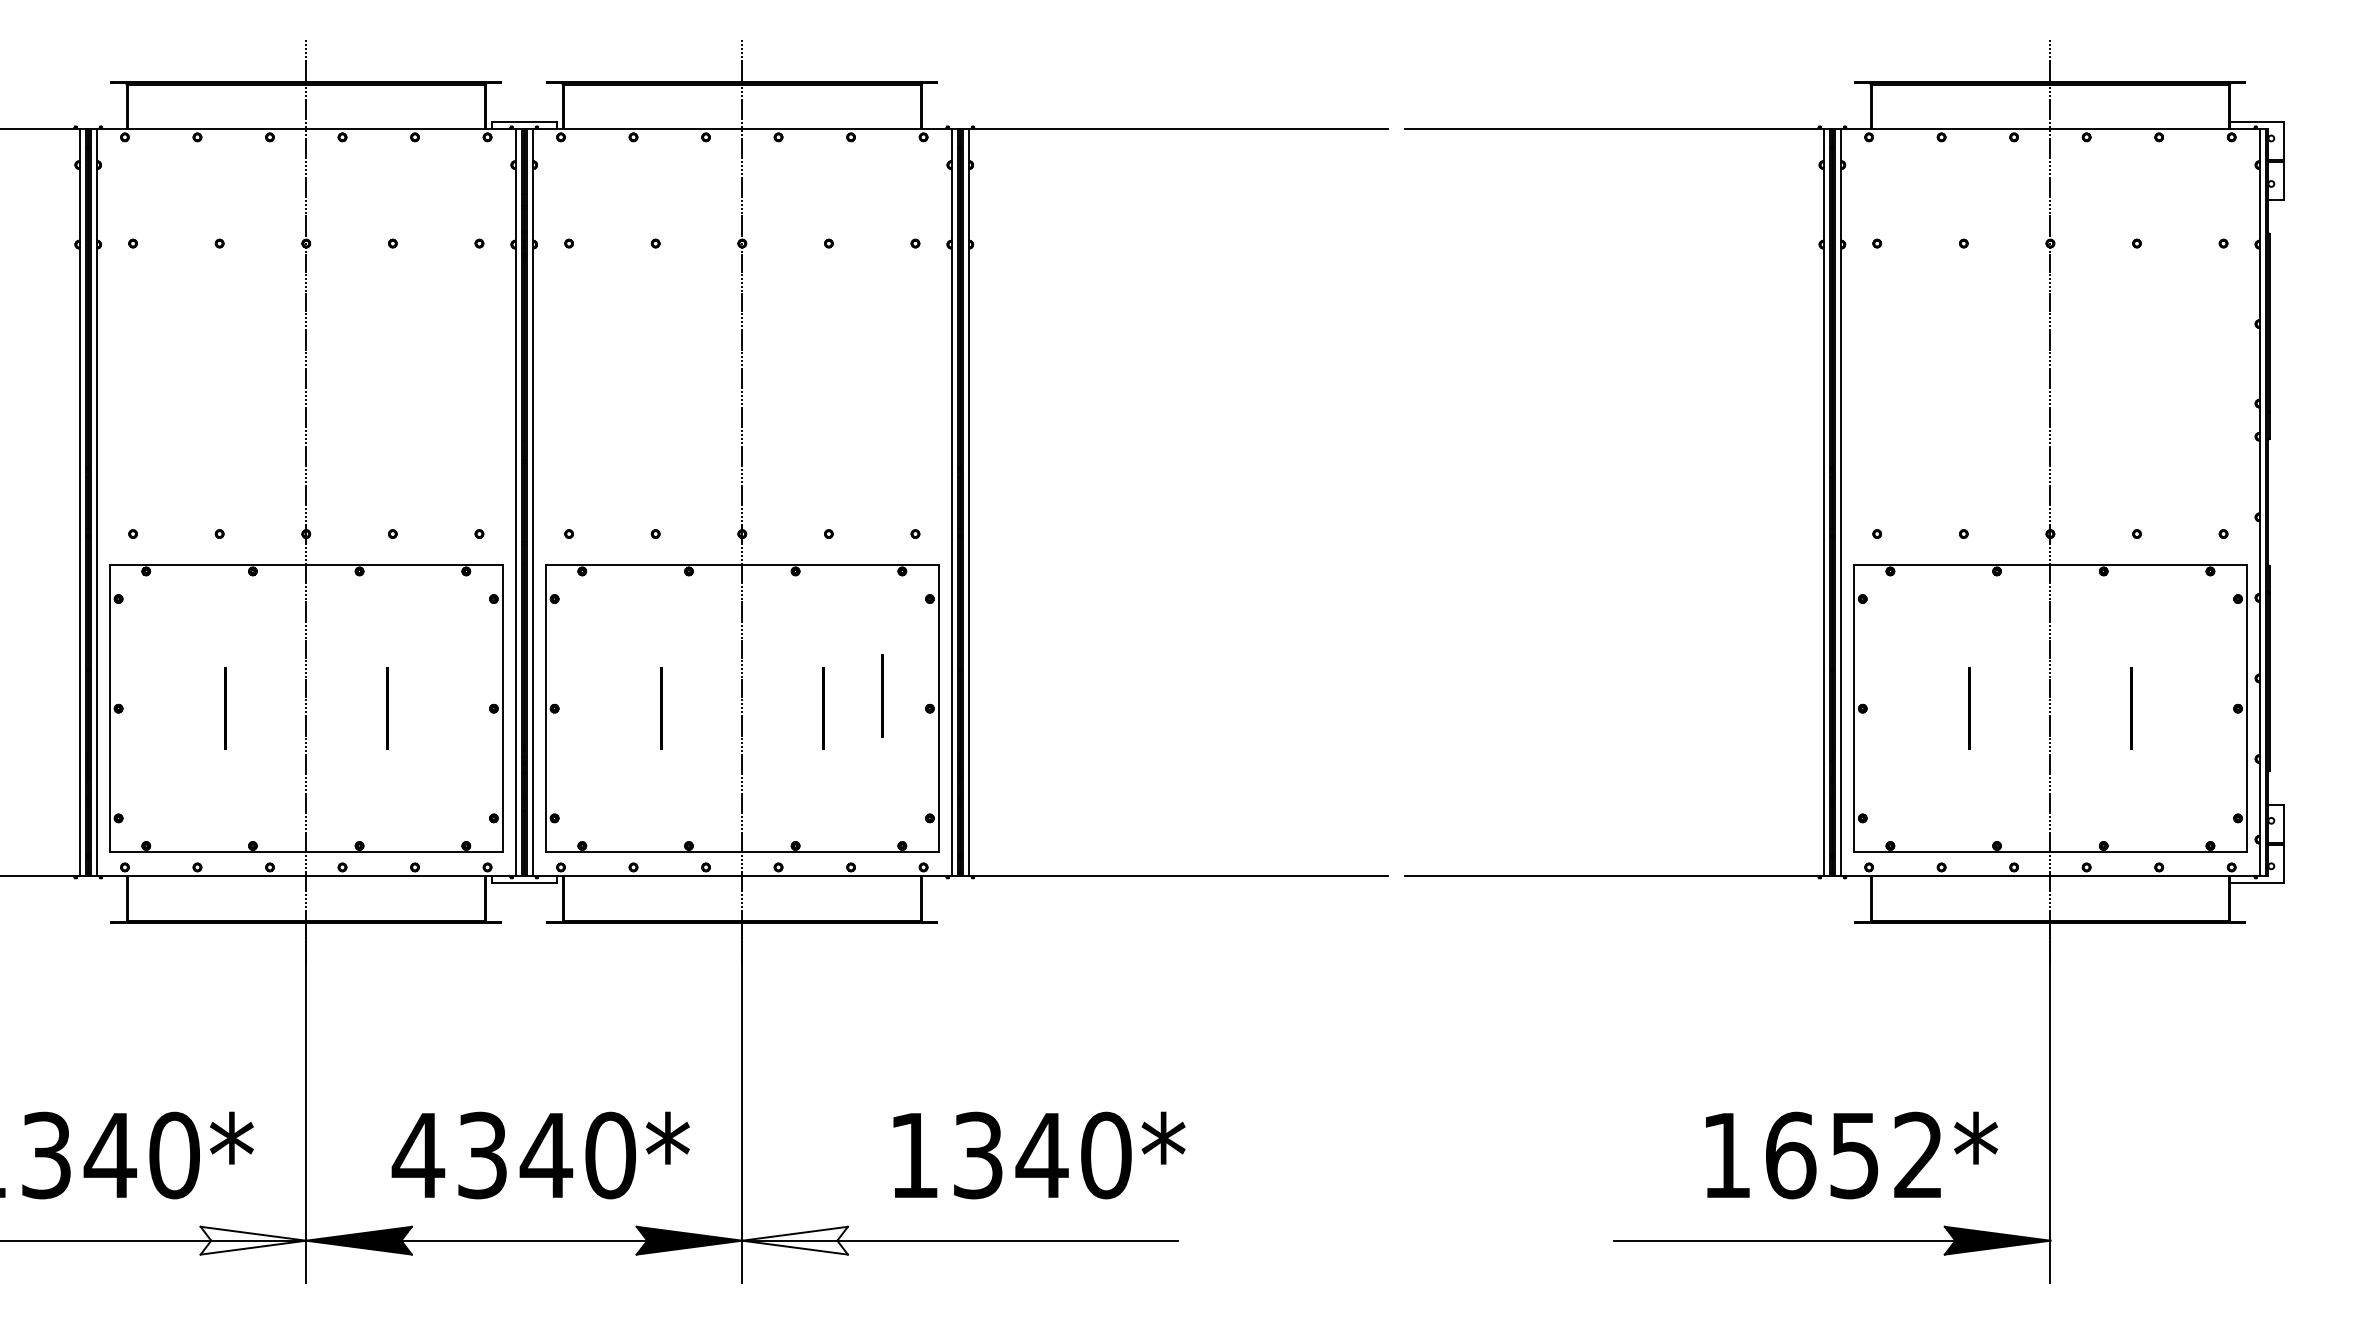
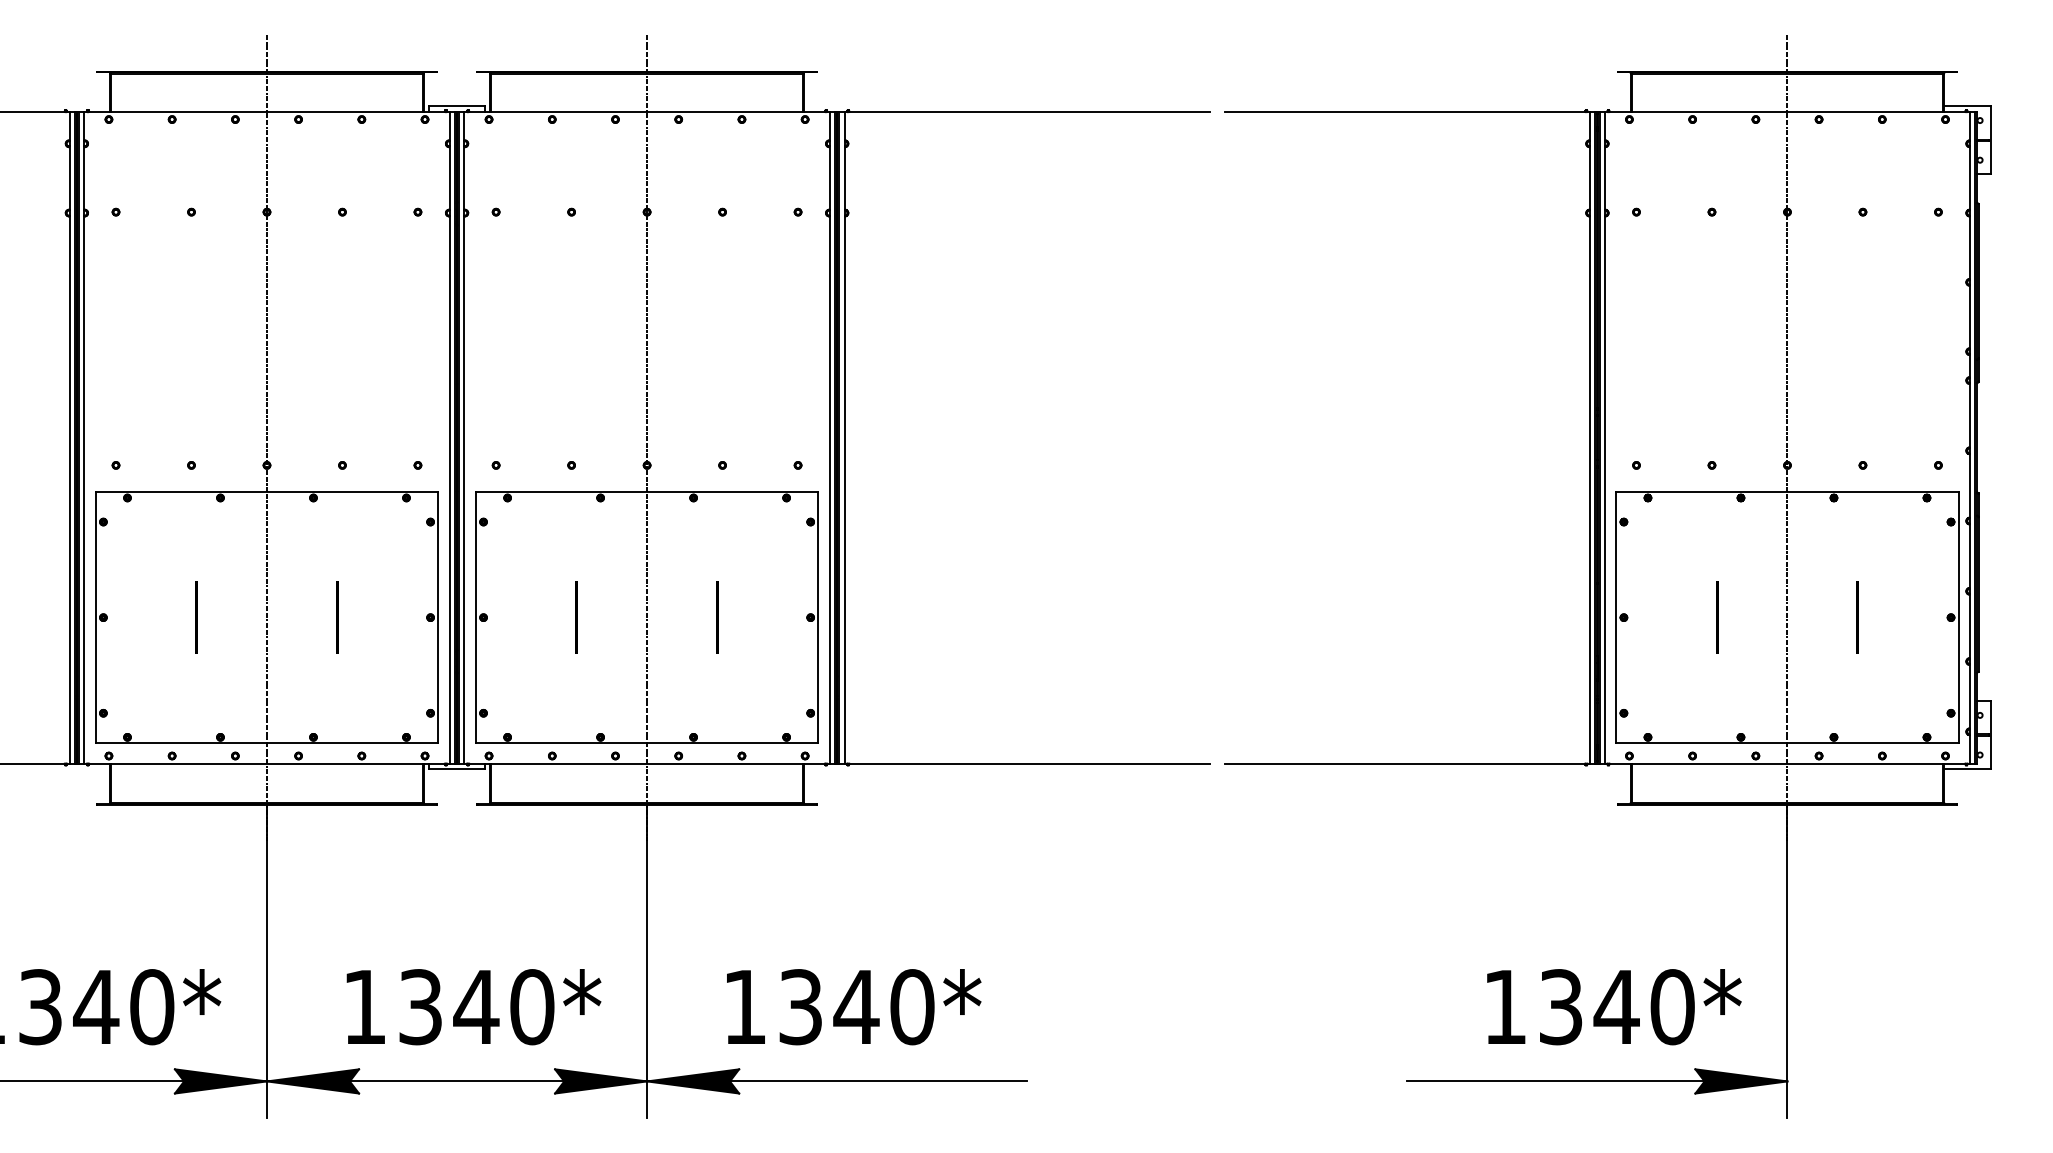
line: (882, 695) -> (769, 606), removed
text: (418, 1154) -> (364, 1006), 4340* -> 1340*
text: (1039, 1155) -> (854, 1007), moved
text: (1854, 1155) -> (1616, 1007), 1652* -> 1340*
fill: (252, 1240) -> (220, 1081), added
fill: (795, 1240) -> (693, 1081), added

